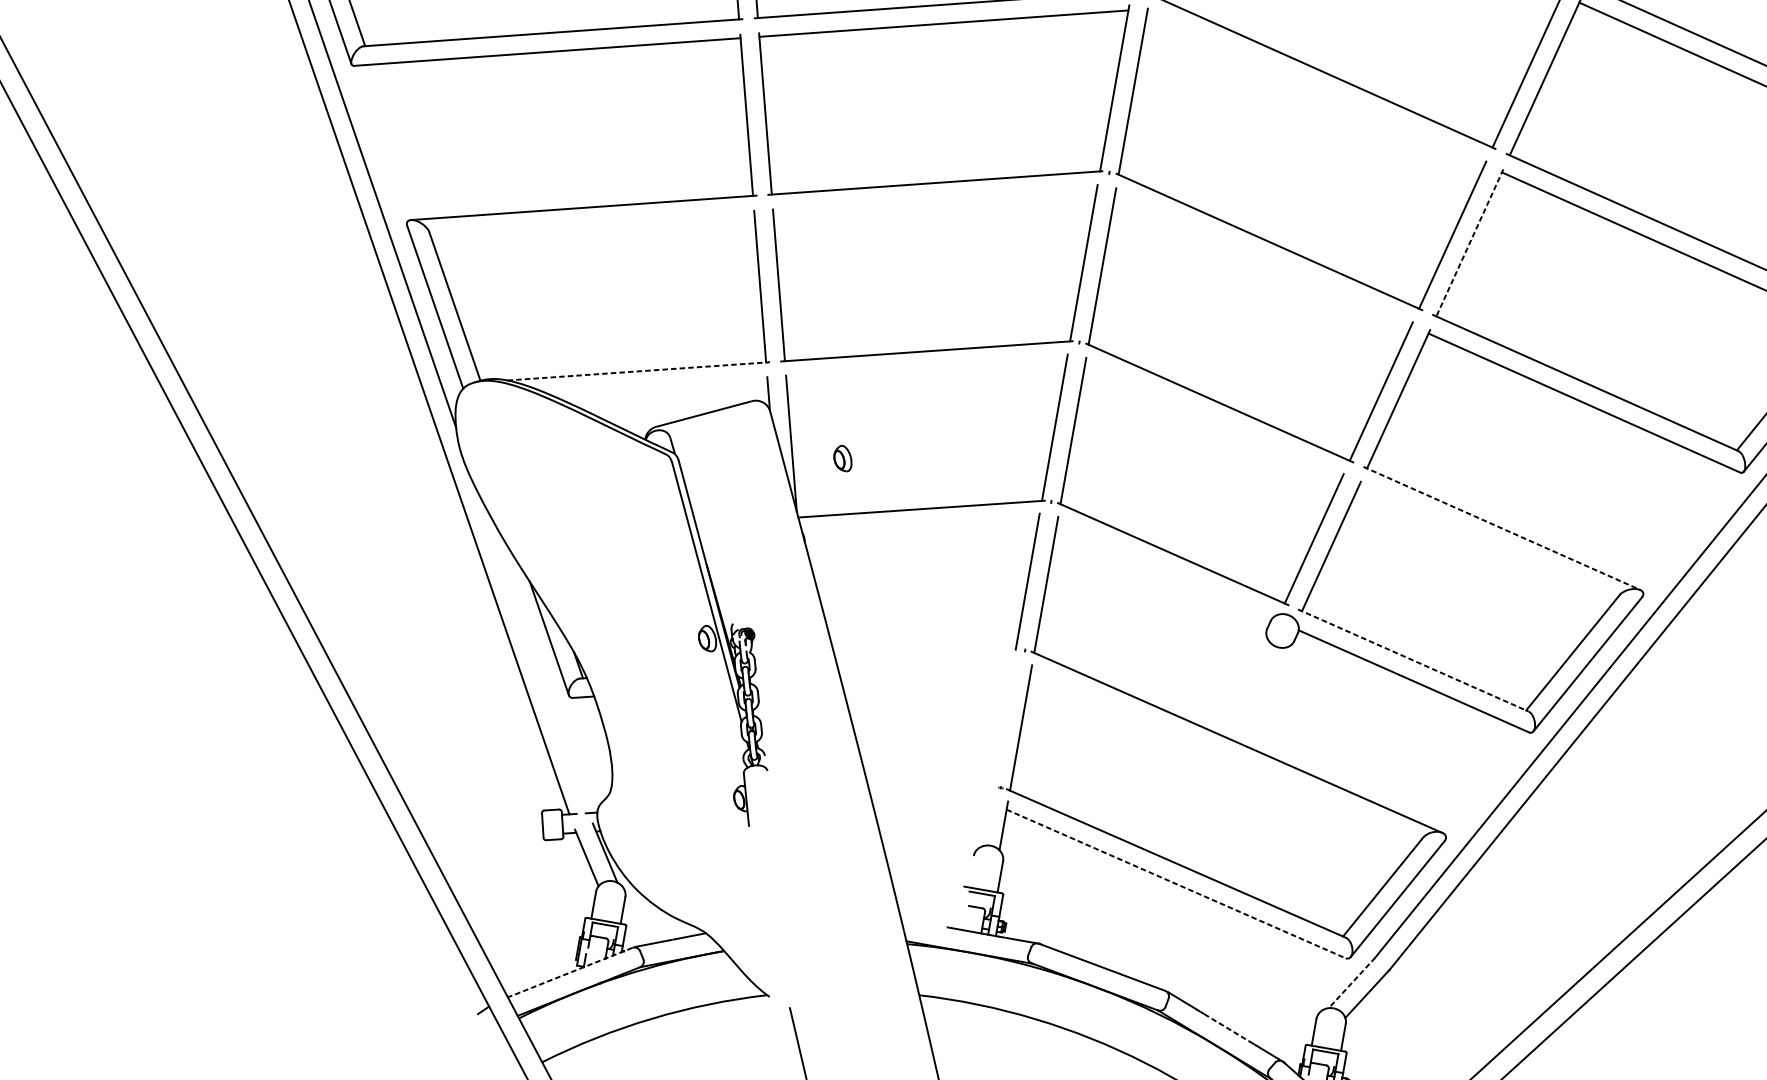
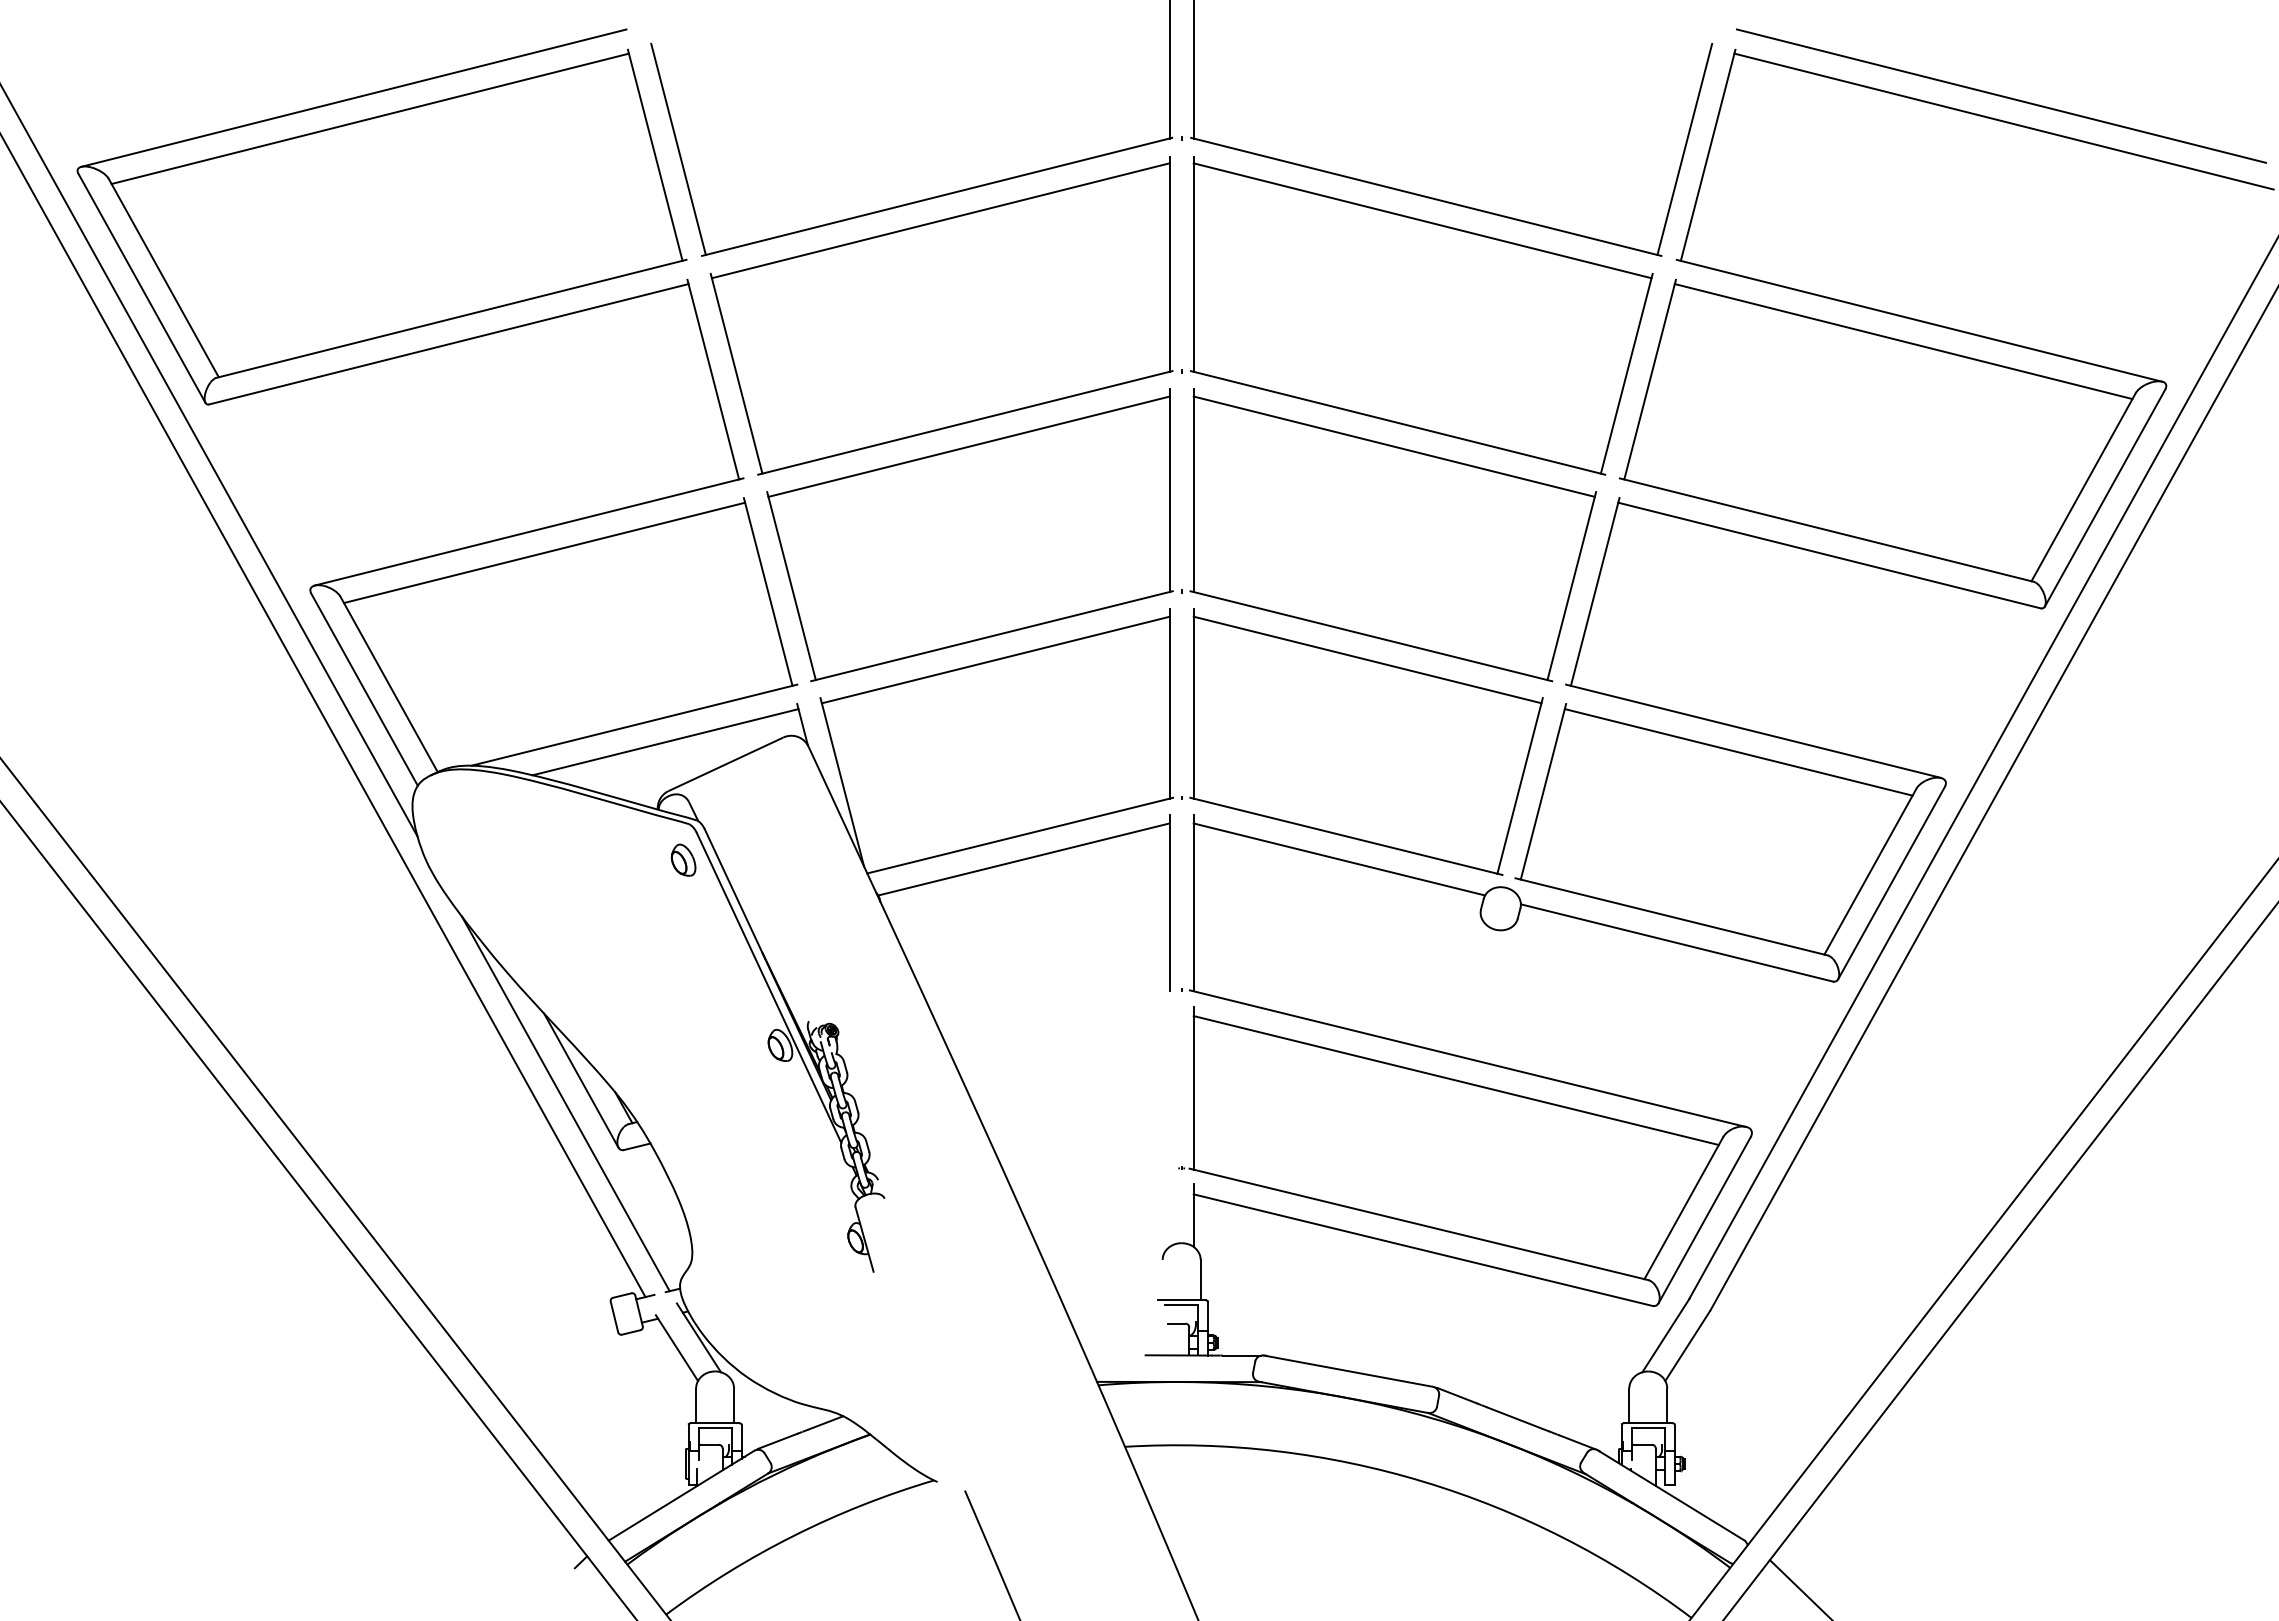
line: (1315, 89) -> (1422, 220), added
line: (934, 201) -> (968, 446), added
line: (592, 225) -> (544, 552), added
line: (1470, 243) -> (1650, 380), dashed -> solid
line: (1262, 259) -> (1393, 446), added
line: (926, 369) -> (995, 659), added
line: (638, 371) -> (634, 725), dashed -> solid
line: (660, 388) -> (665, 742), added
line: (1213, 420) -> (1367, 659), added
part: (843, 457) -> (683, 859), moved
line: (920, 528) -> (1023, 859), added
line: (1502, 528) -> (1754, 731), dashed -> solid
line: (1487, 542) -> (1738, 752), added
line: (1164, 571) -> (1339, 859), added
line: (534, 654) -> (565, 1103), added
line: (1413, 660) -> (1671, 916), dashed -> solid
line: (1224, 757) -> (1455, 1080), added
line: (1176, 884) -> (1423, 1250), dashed -> solid
line: (570, 973) -> (681, 1496), dashed -> solid
line: (1352, 983) -> (1666, 1335), dashed -> solid
line: (1225, 1027) -> (1517, 1419), dashed -> solid

